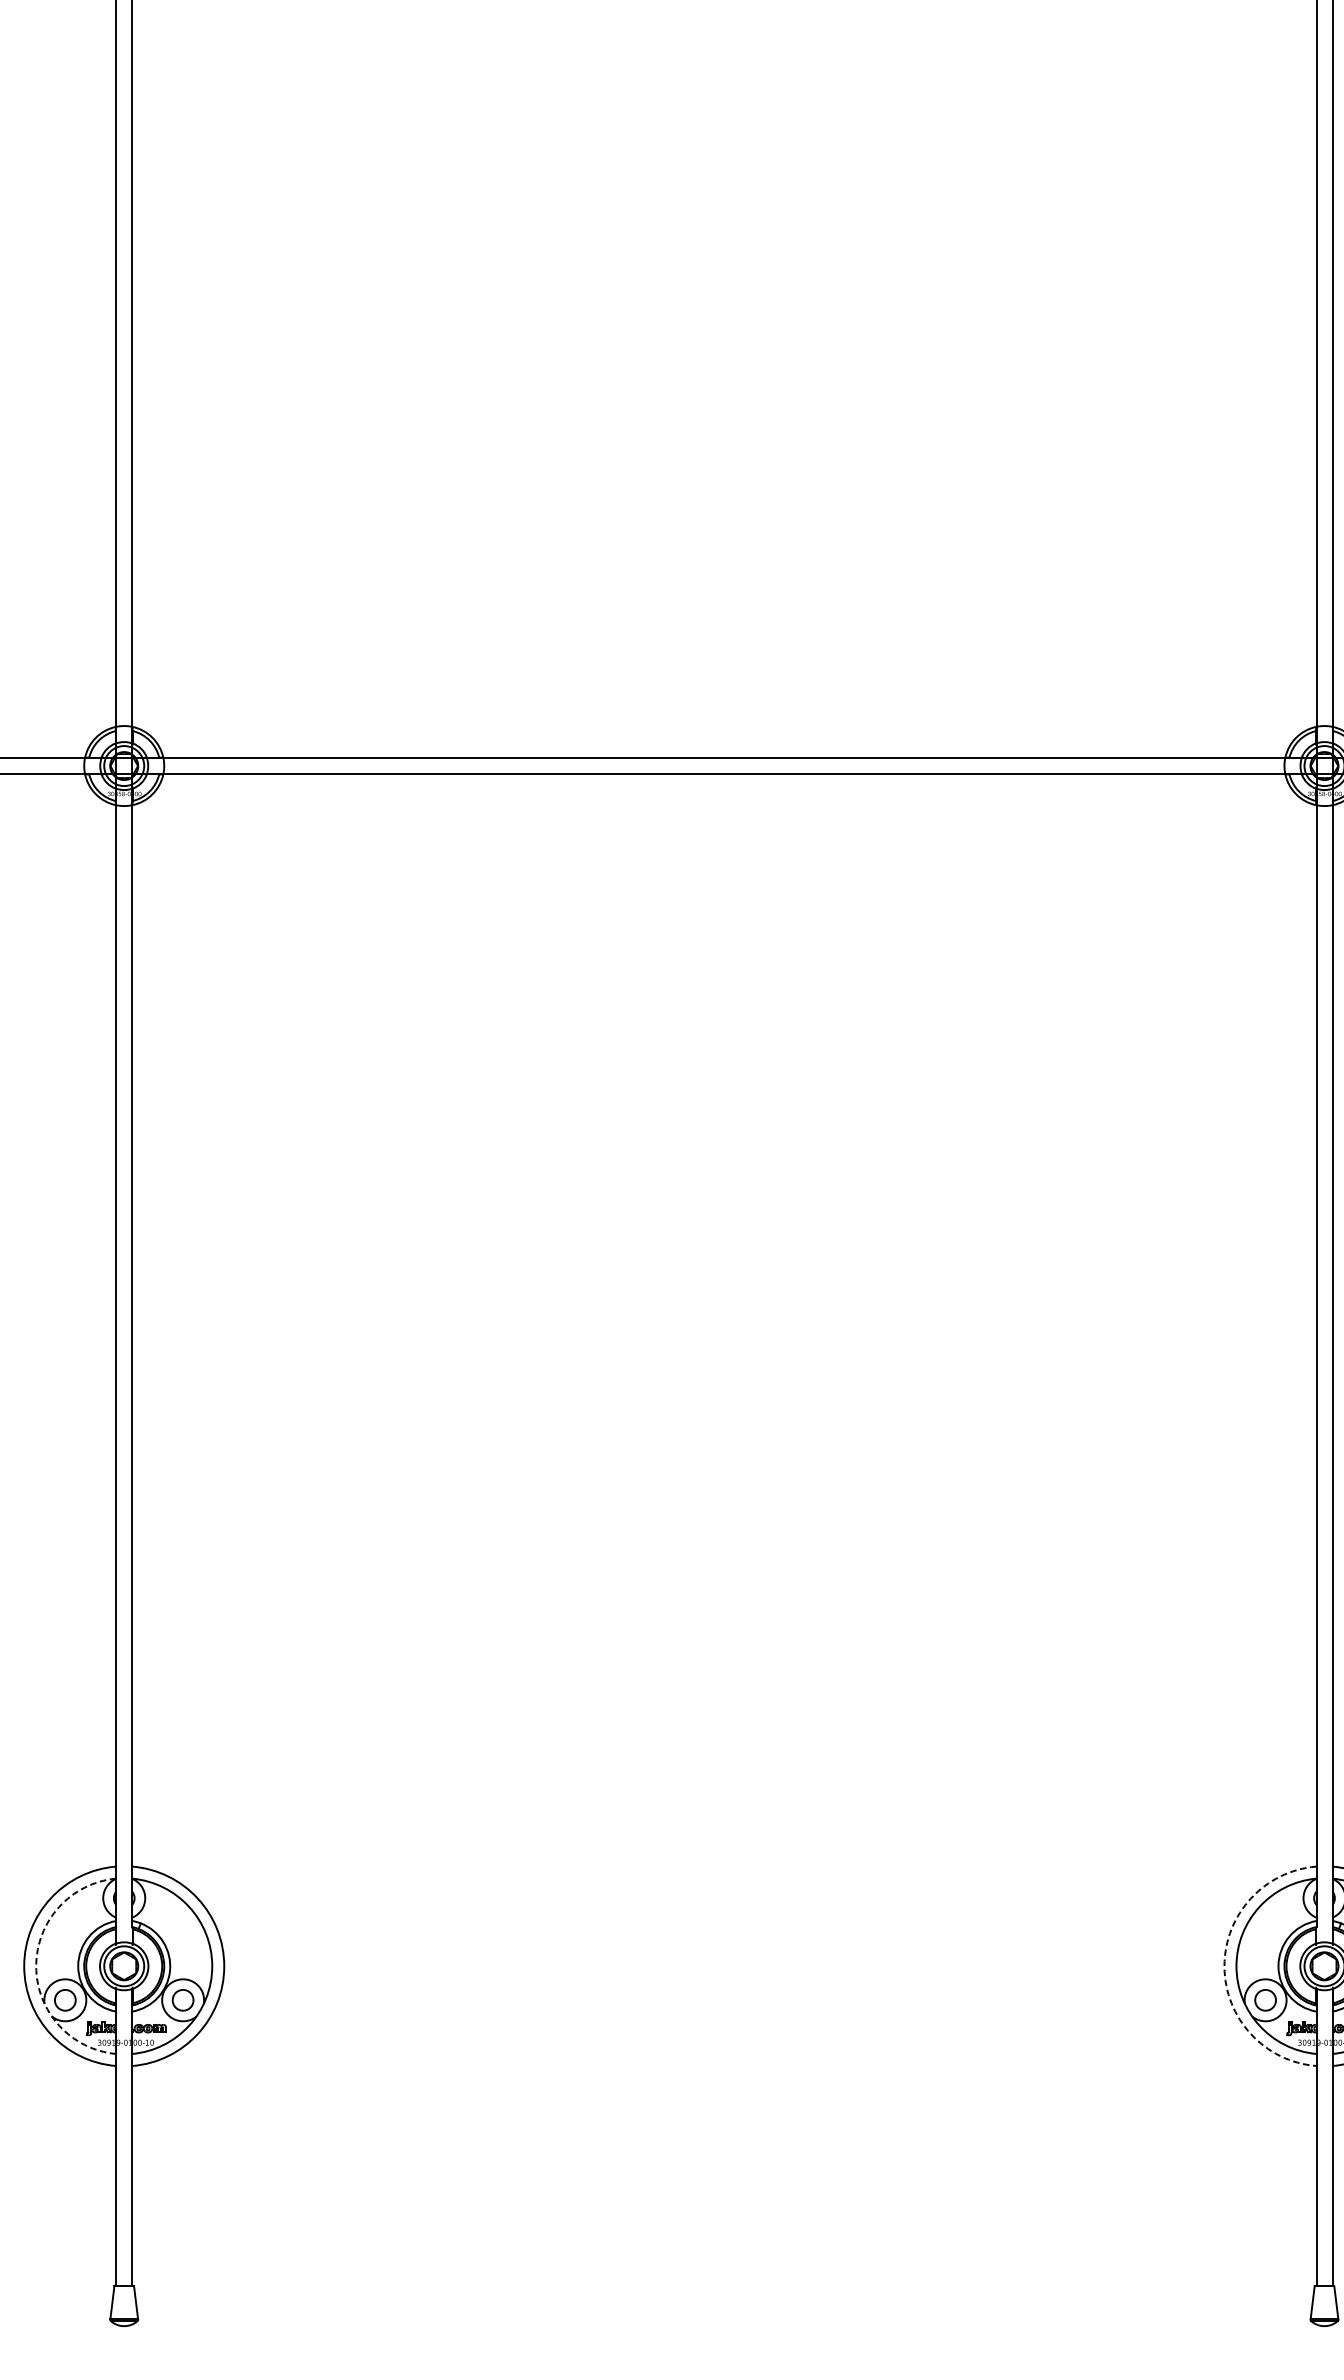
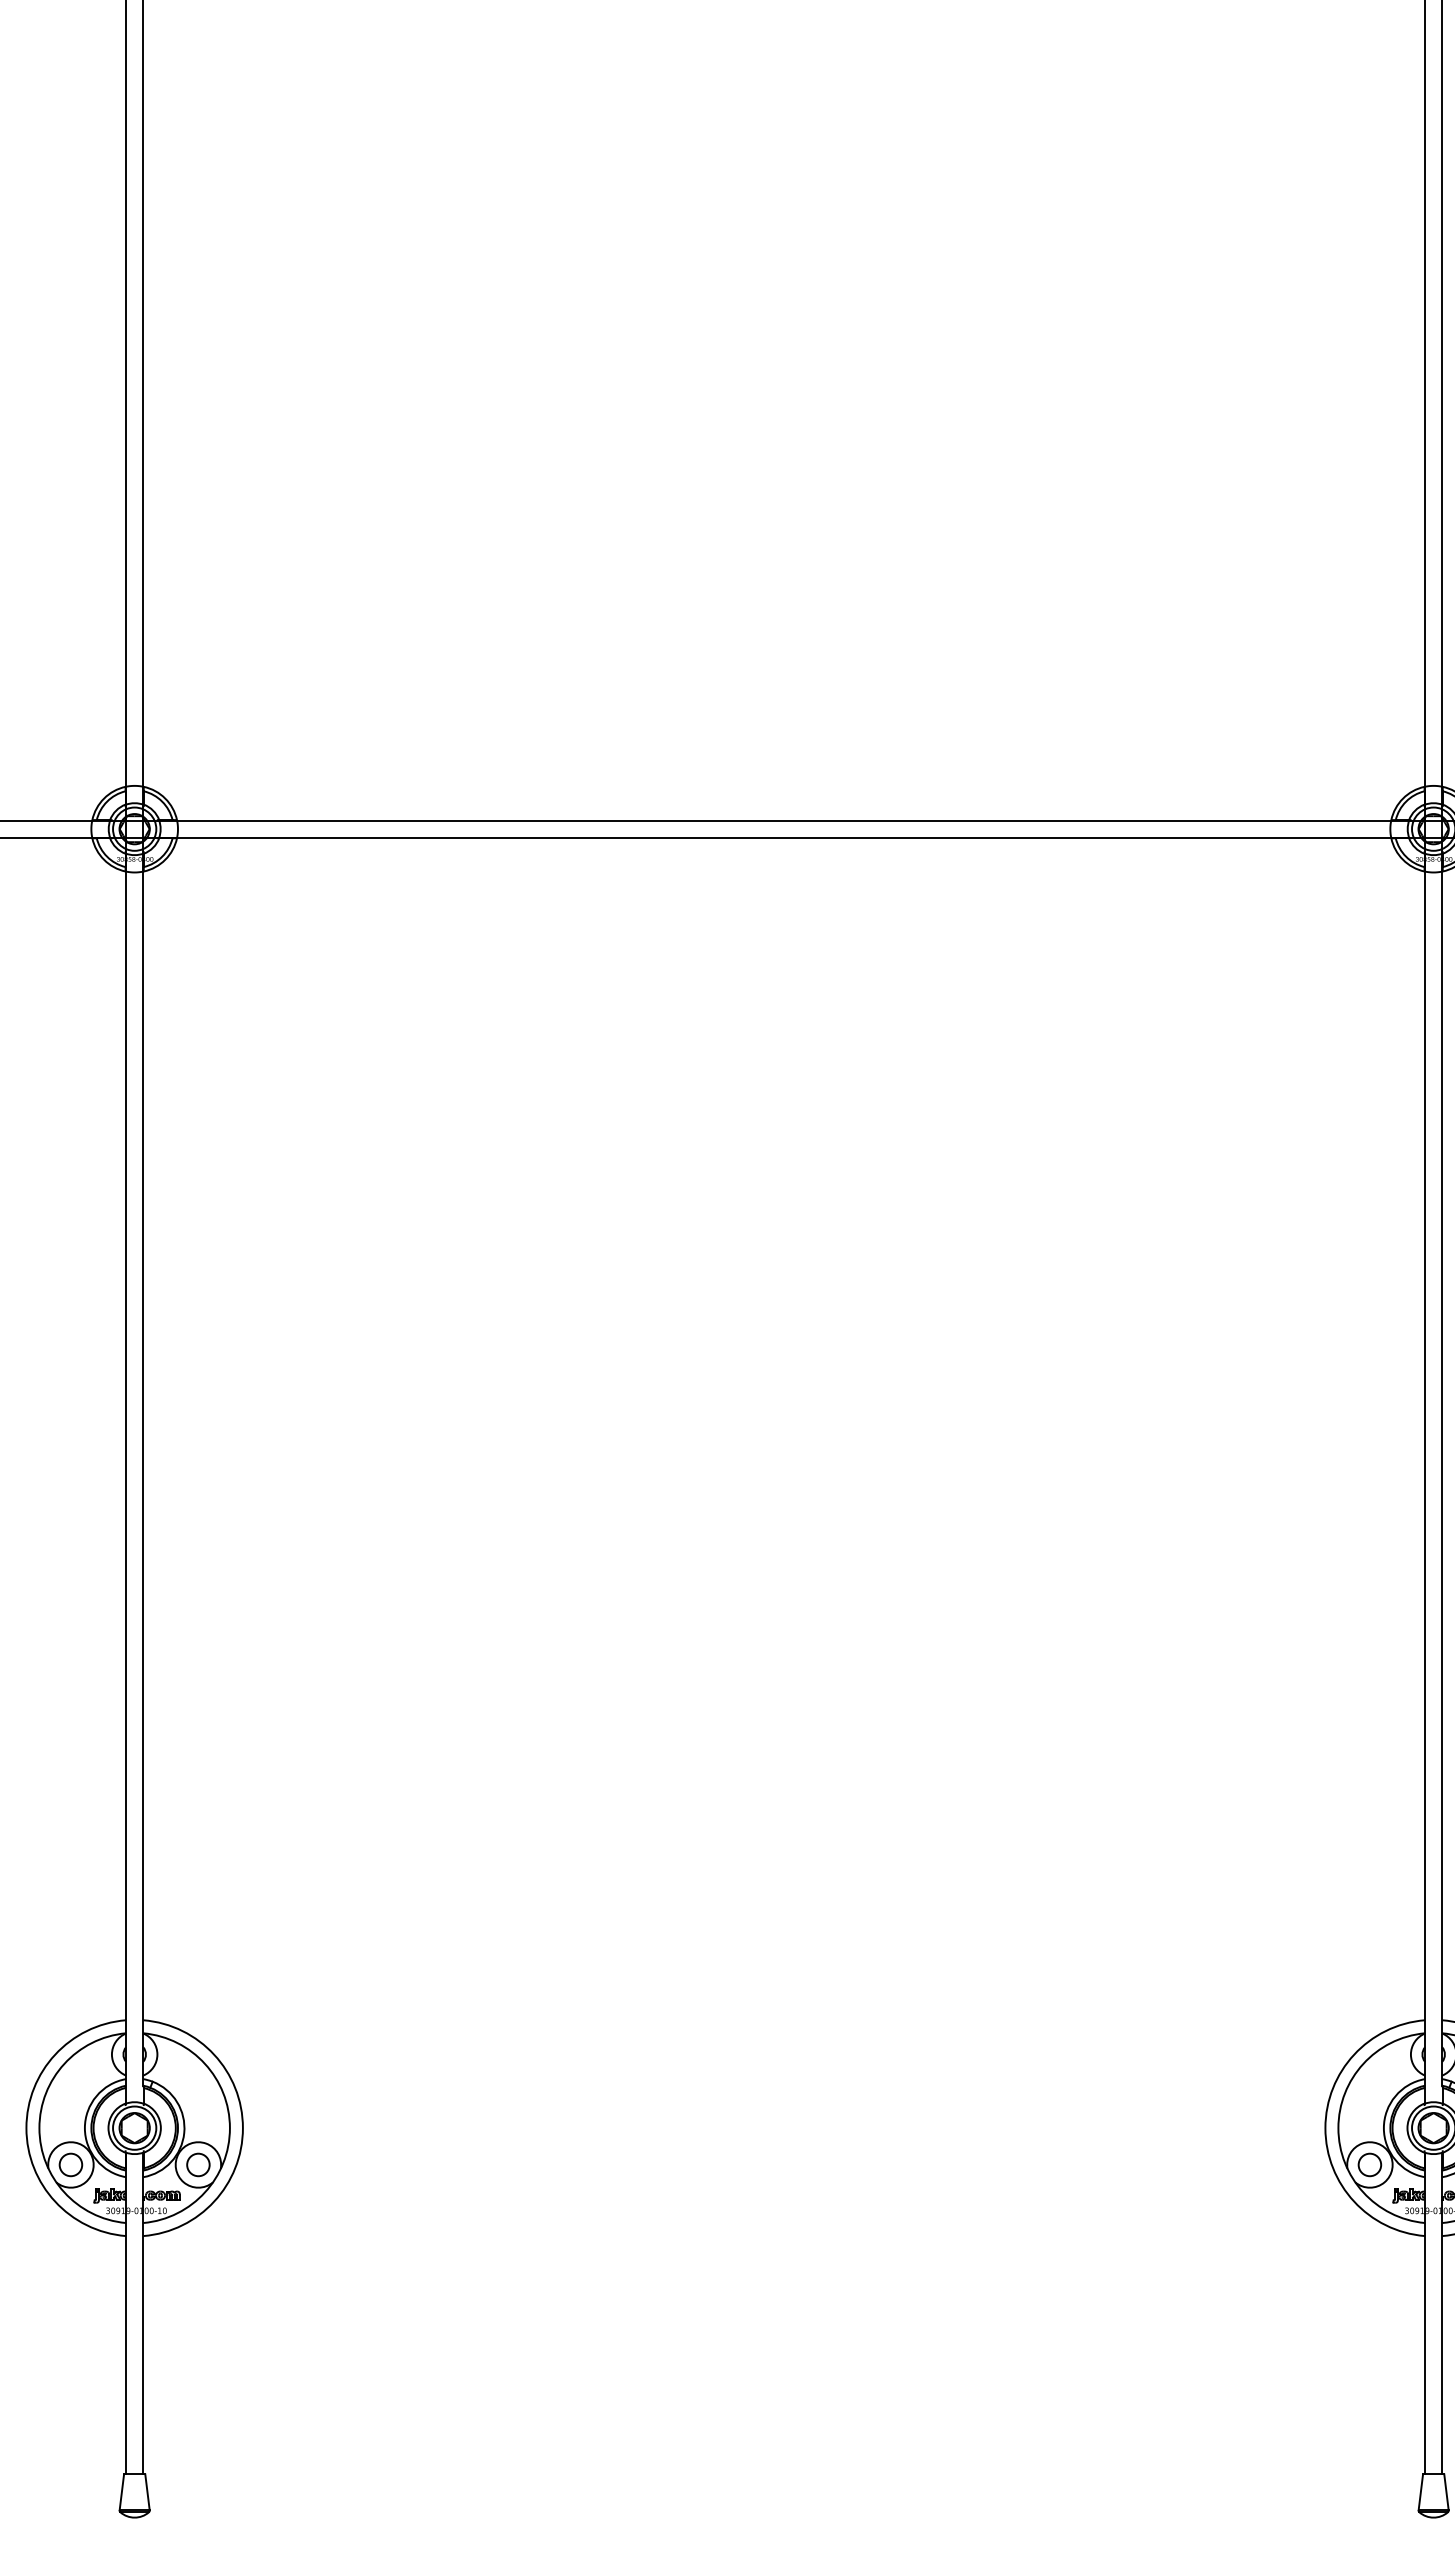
arc: (36, 1966) -> (39, 2128), dashed -> solid
arc: (1224, 1966) -> (1325, 2128), dashed -> solid

